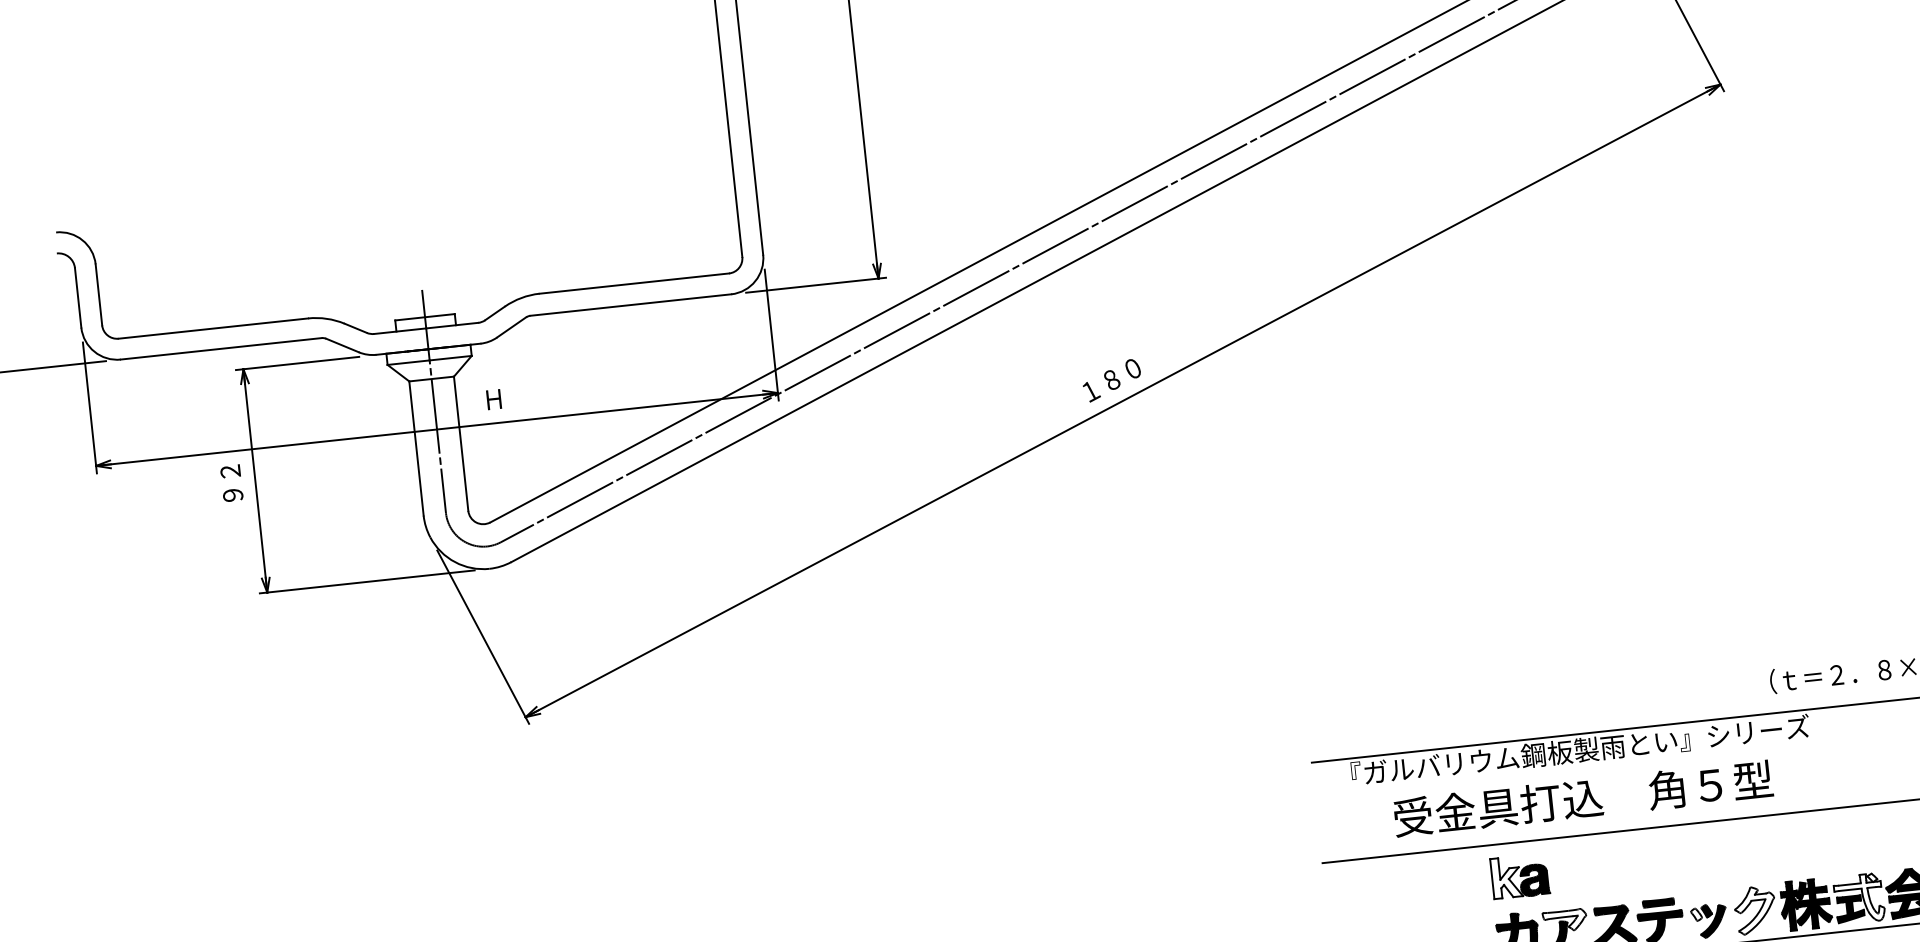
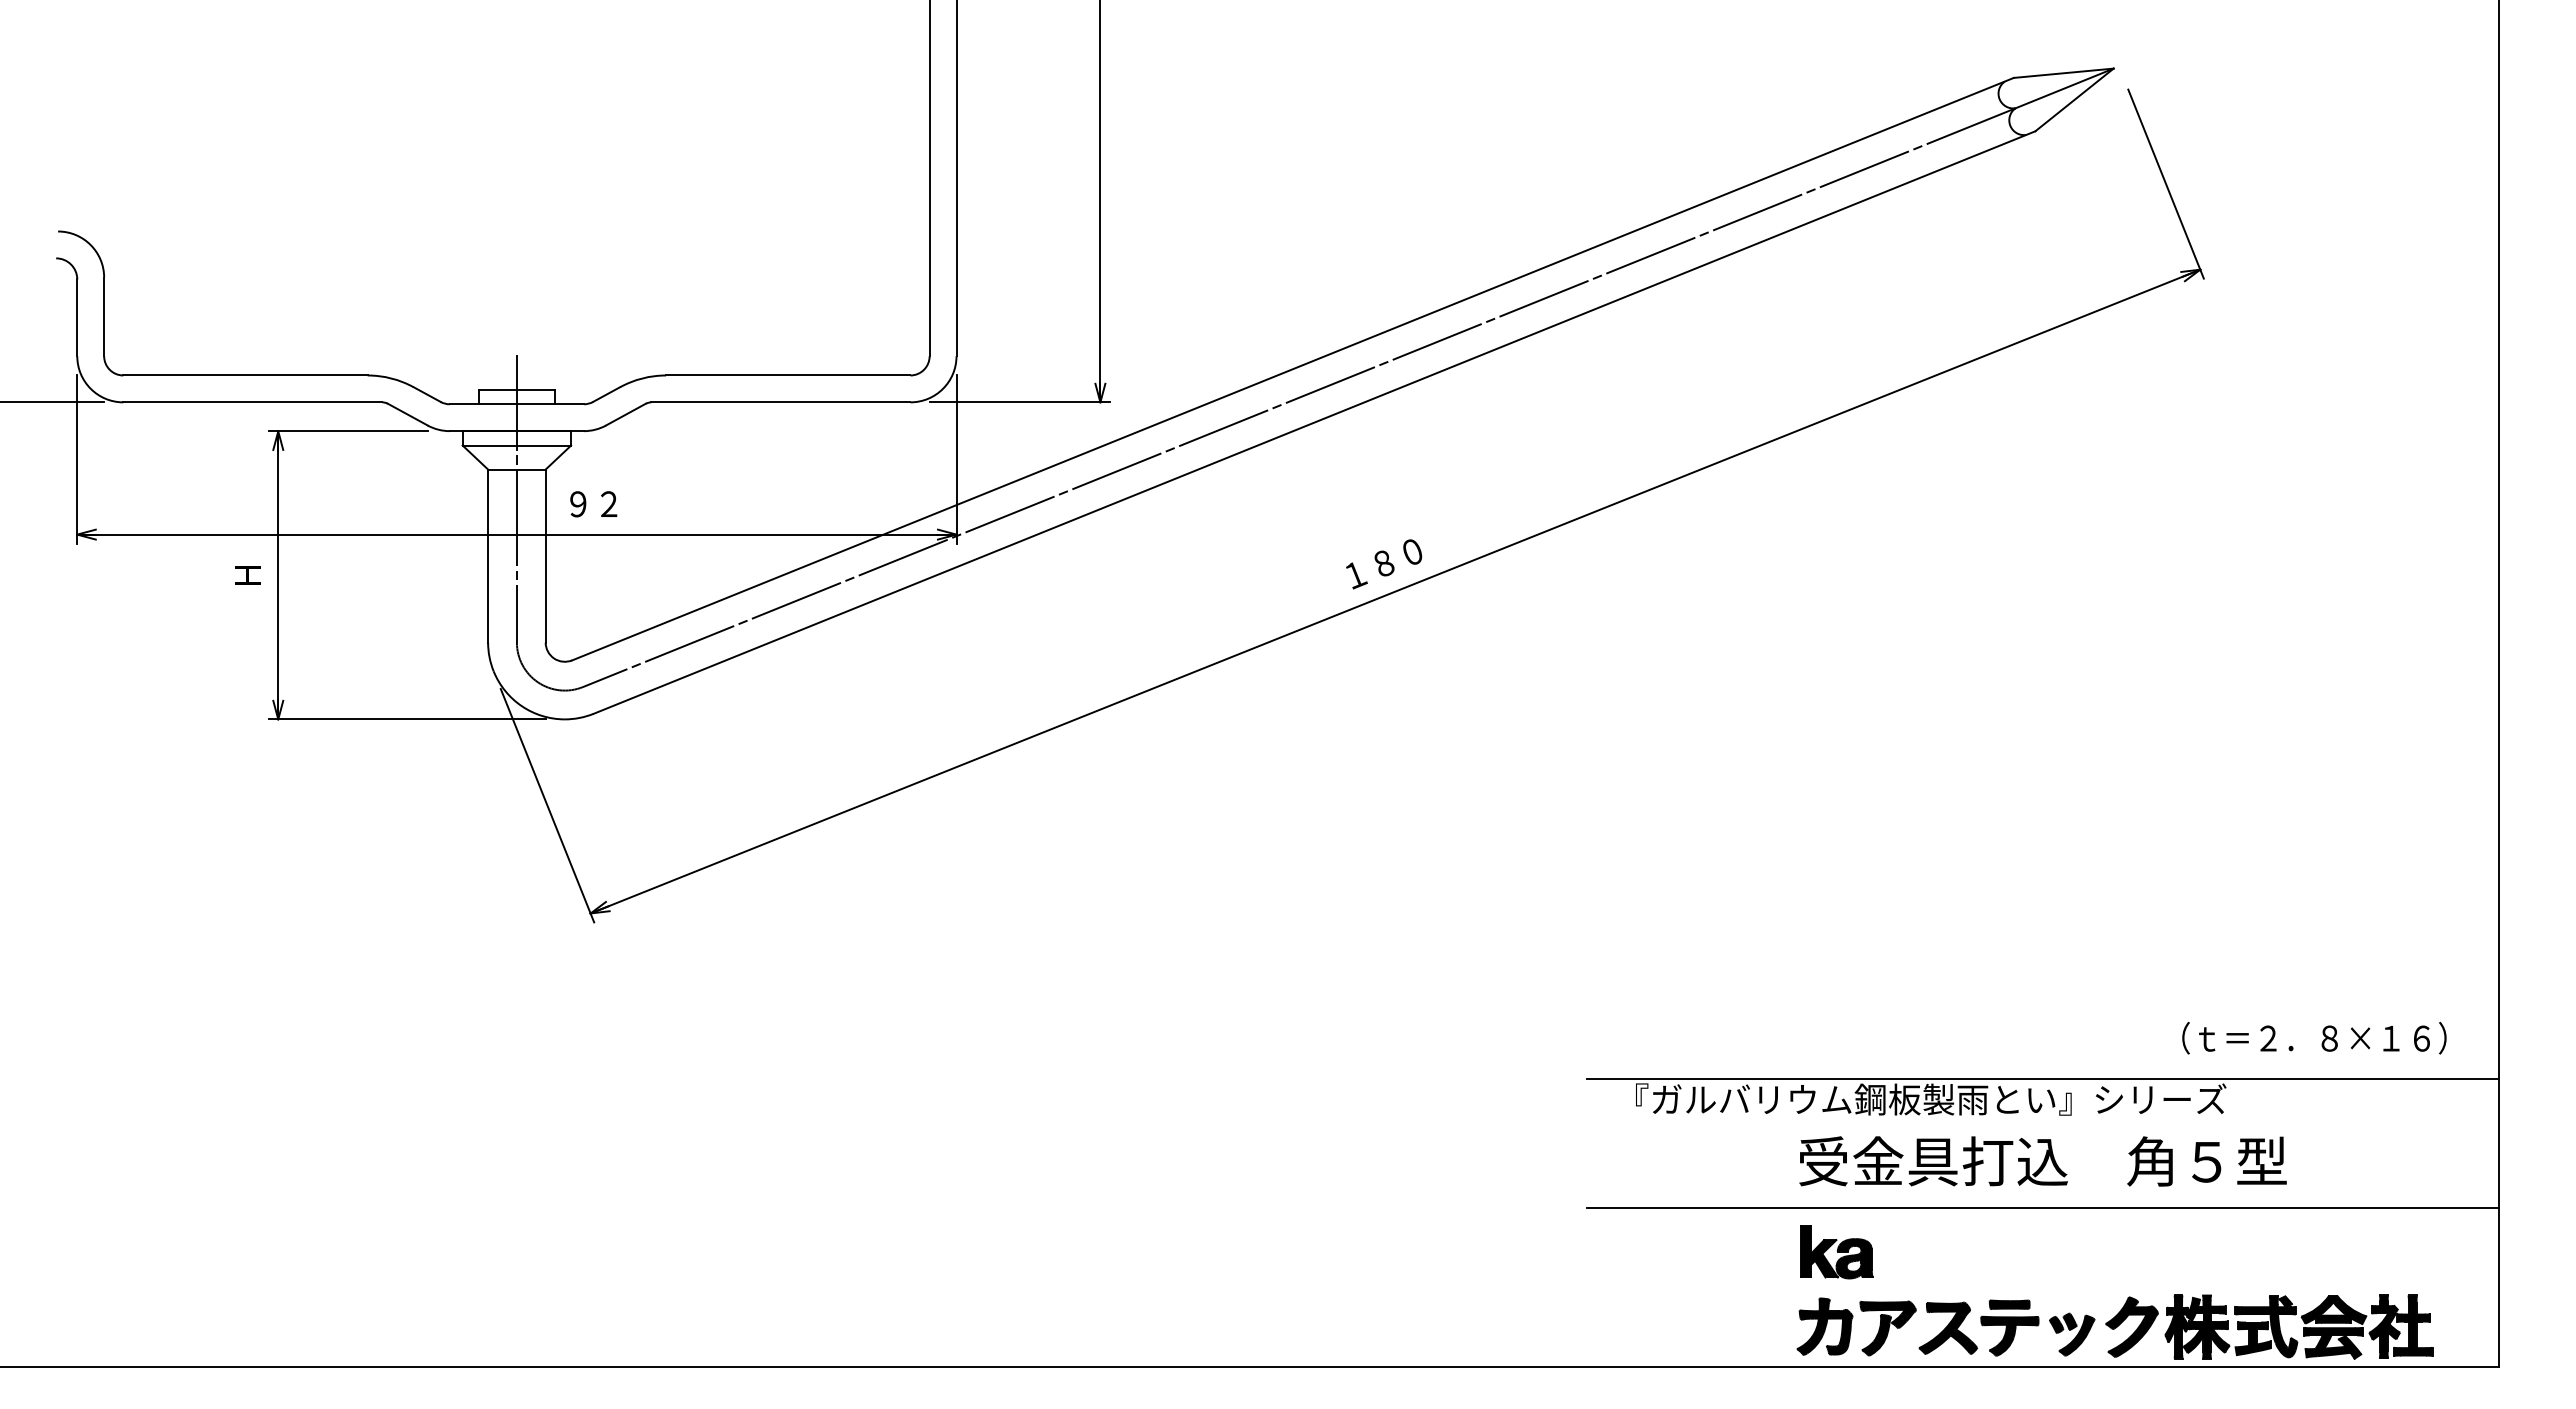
text: (493, 399) -> (593, 504), Ｈ -> ９２
text: (231, 483) -> (247, 575), ９２ -> Ｈ
text: (1582, 798) -> (2042, 1161), moved
fill: (1506, 877) -> (1819, 1251), added
fill: (1859, 898) -> (2266, 1326), added
fill: (1754, 910) -> (2131, 1327), added
fill: (1696, 914) -> (2056, 1324), added
fill: (1564, 920) -> (1887, 1314), added

